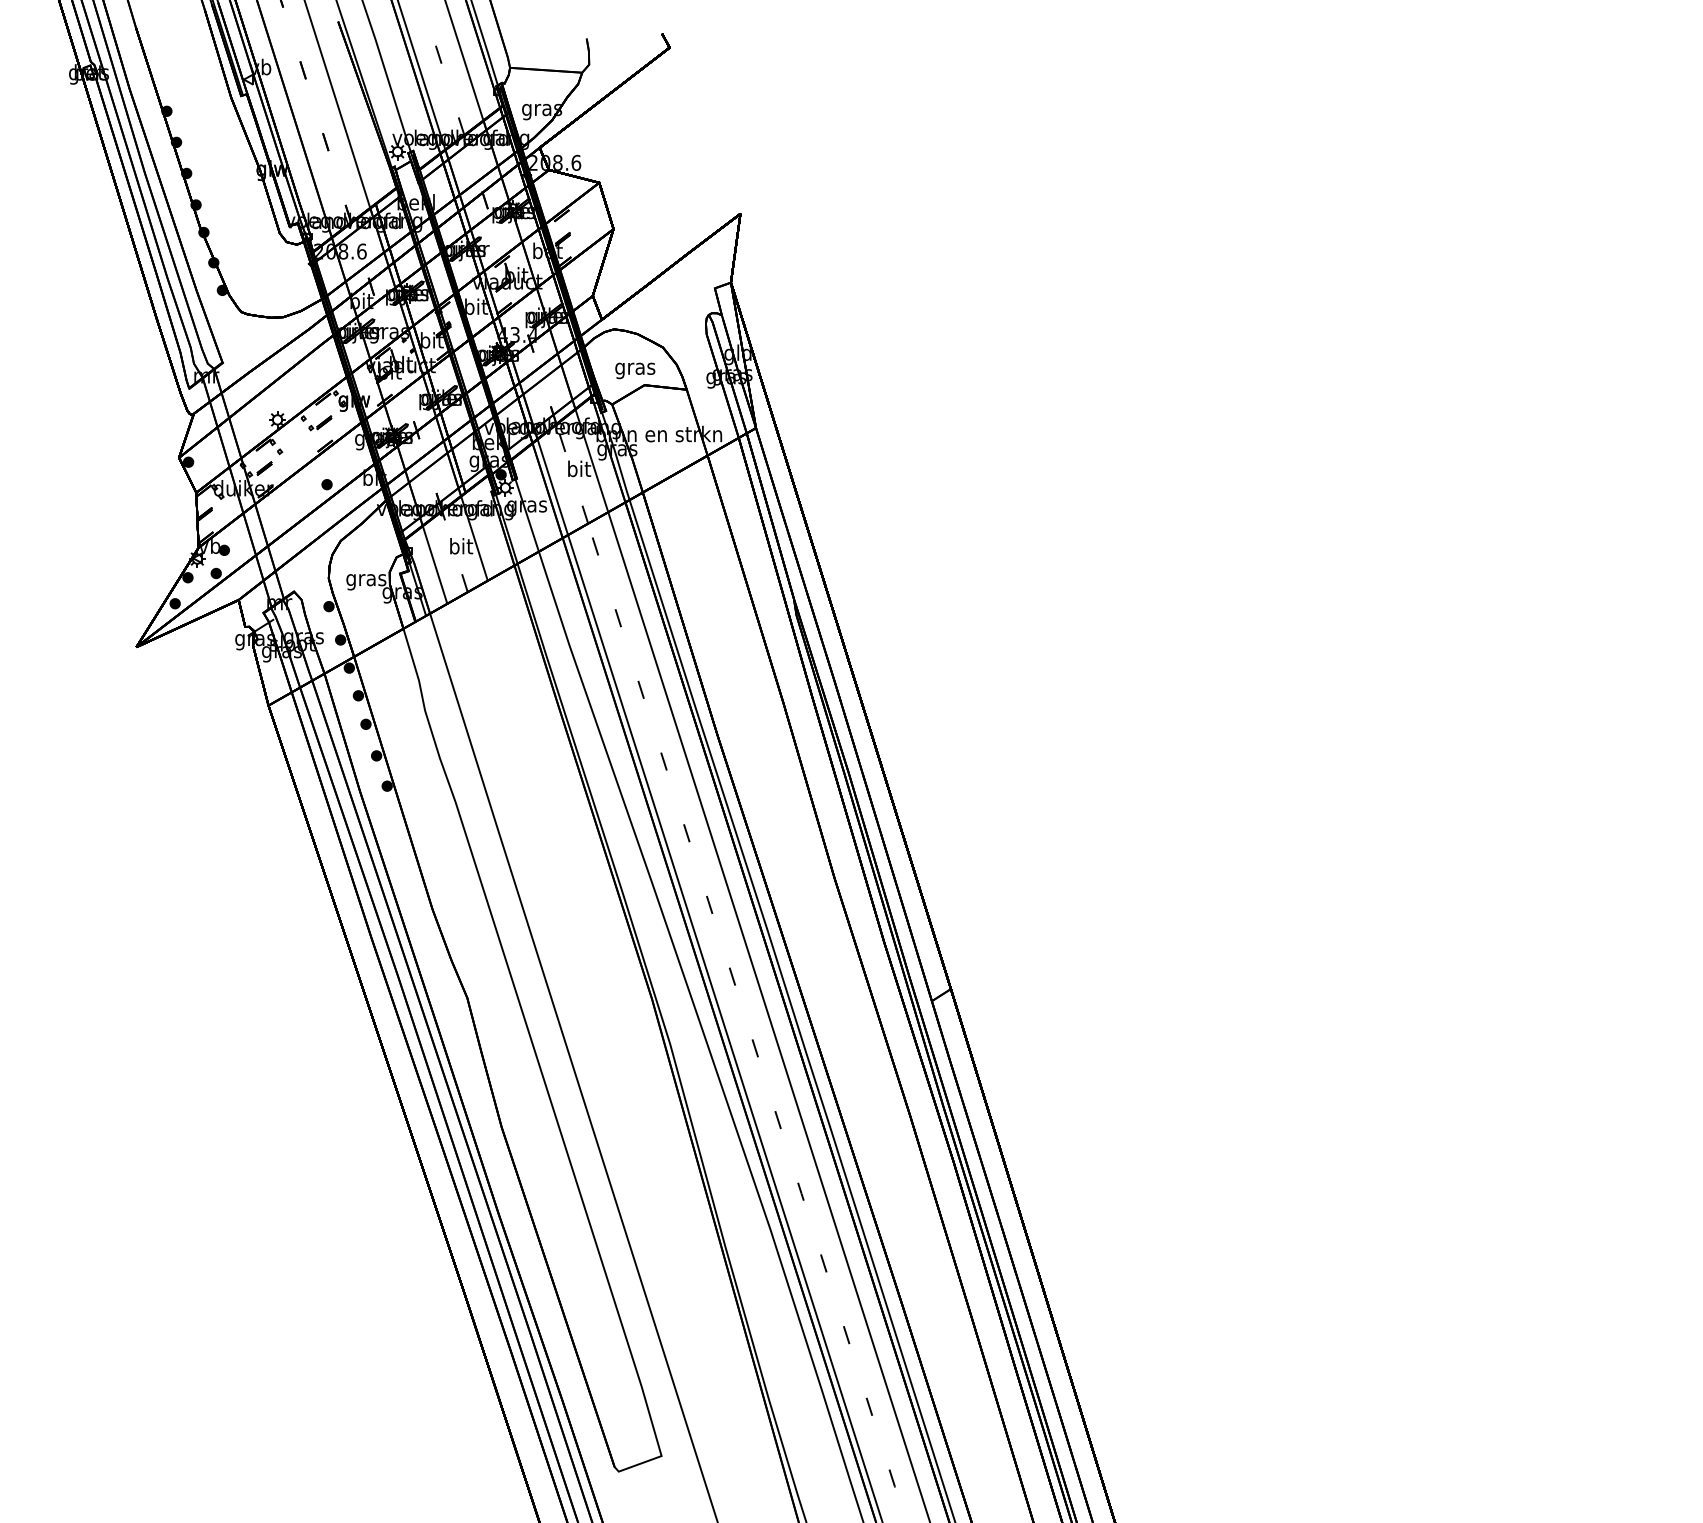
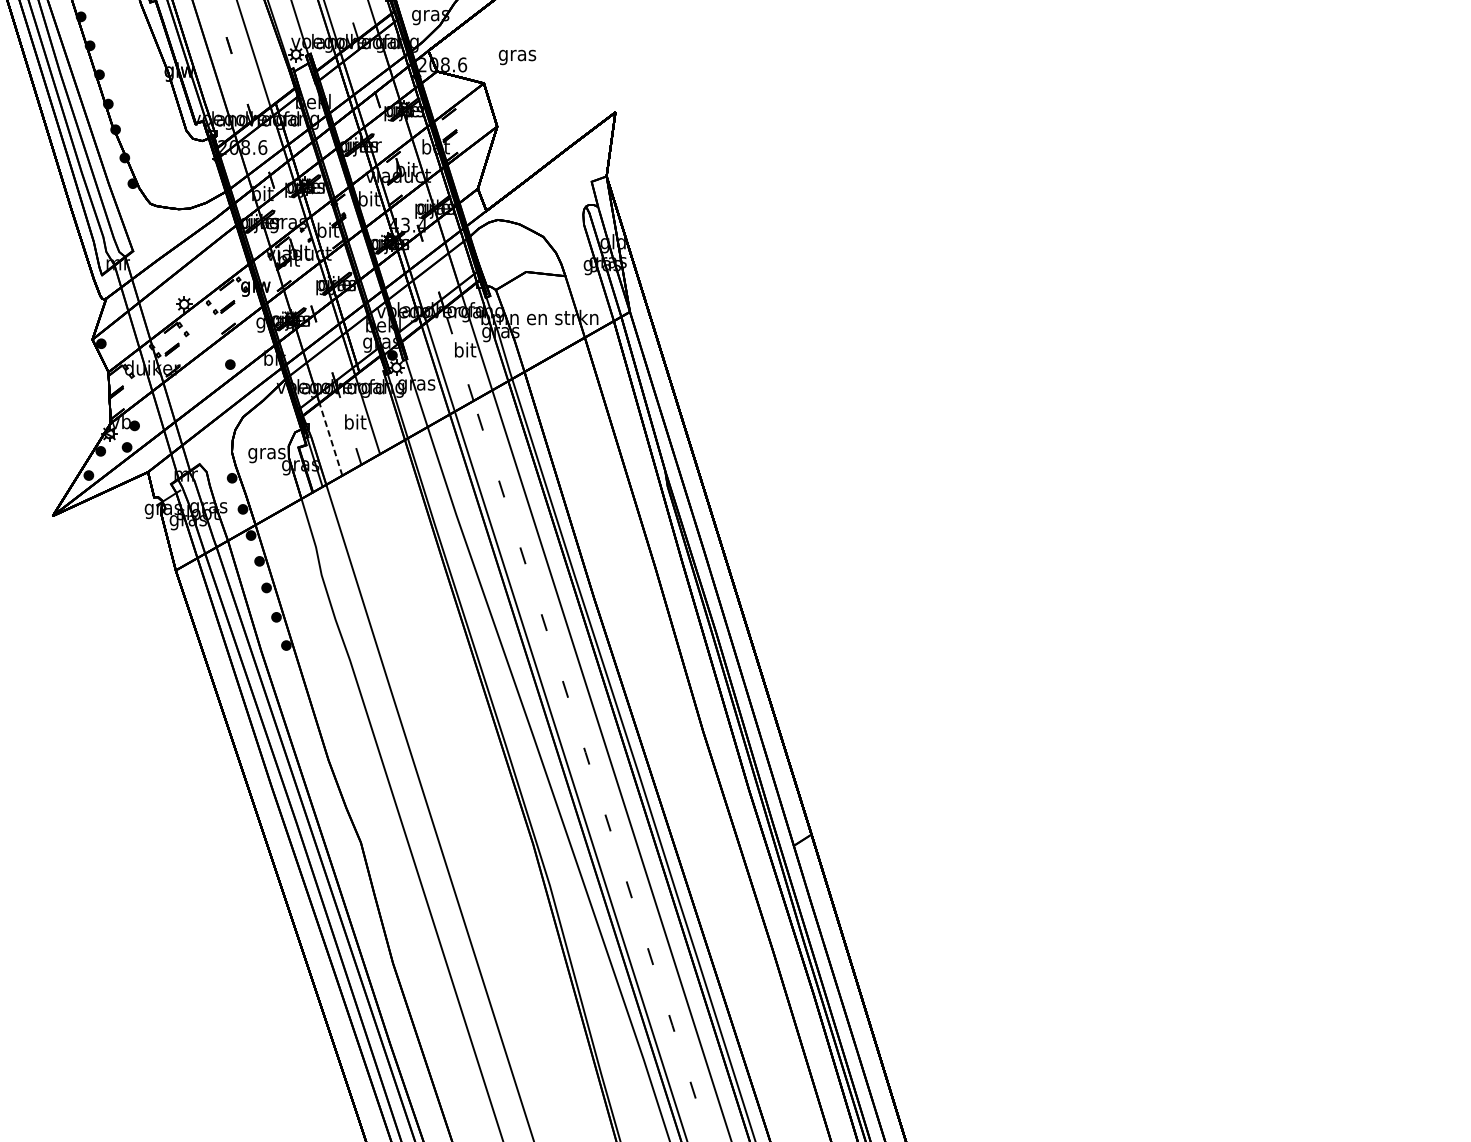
text: (635, 370) -> (517, 57), moved
line: (435, 564) -> (331, 439), solid -> dashed

